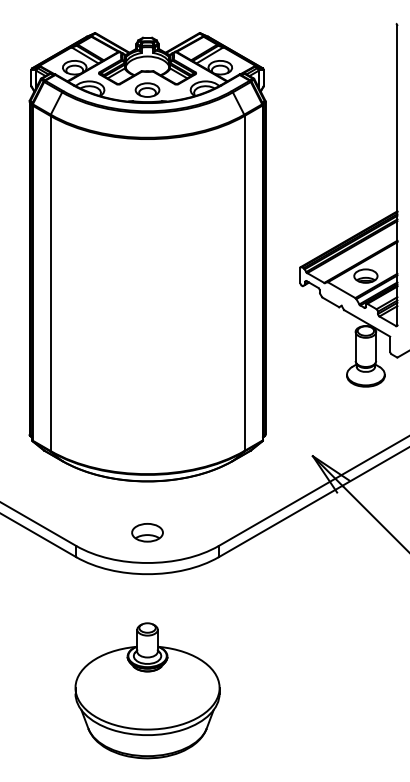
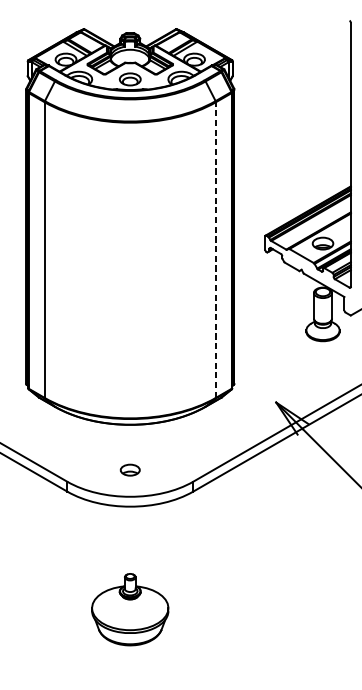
line: (244, 282) -> (215, 249), solid -> dashed
part: (147, 532) -> (130, 469), size x0.7
part: (147, 690) -> (130, 609), size x0.6

